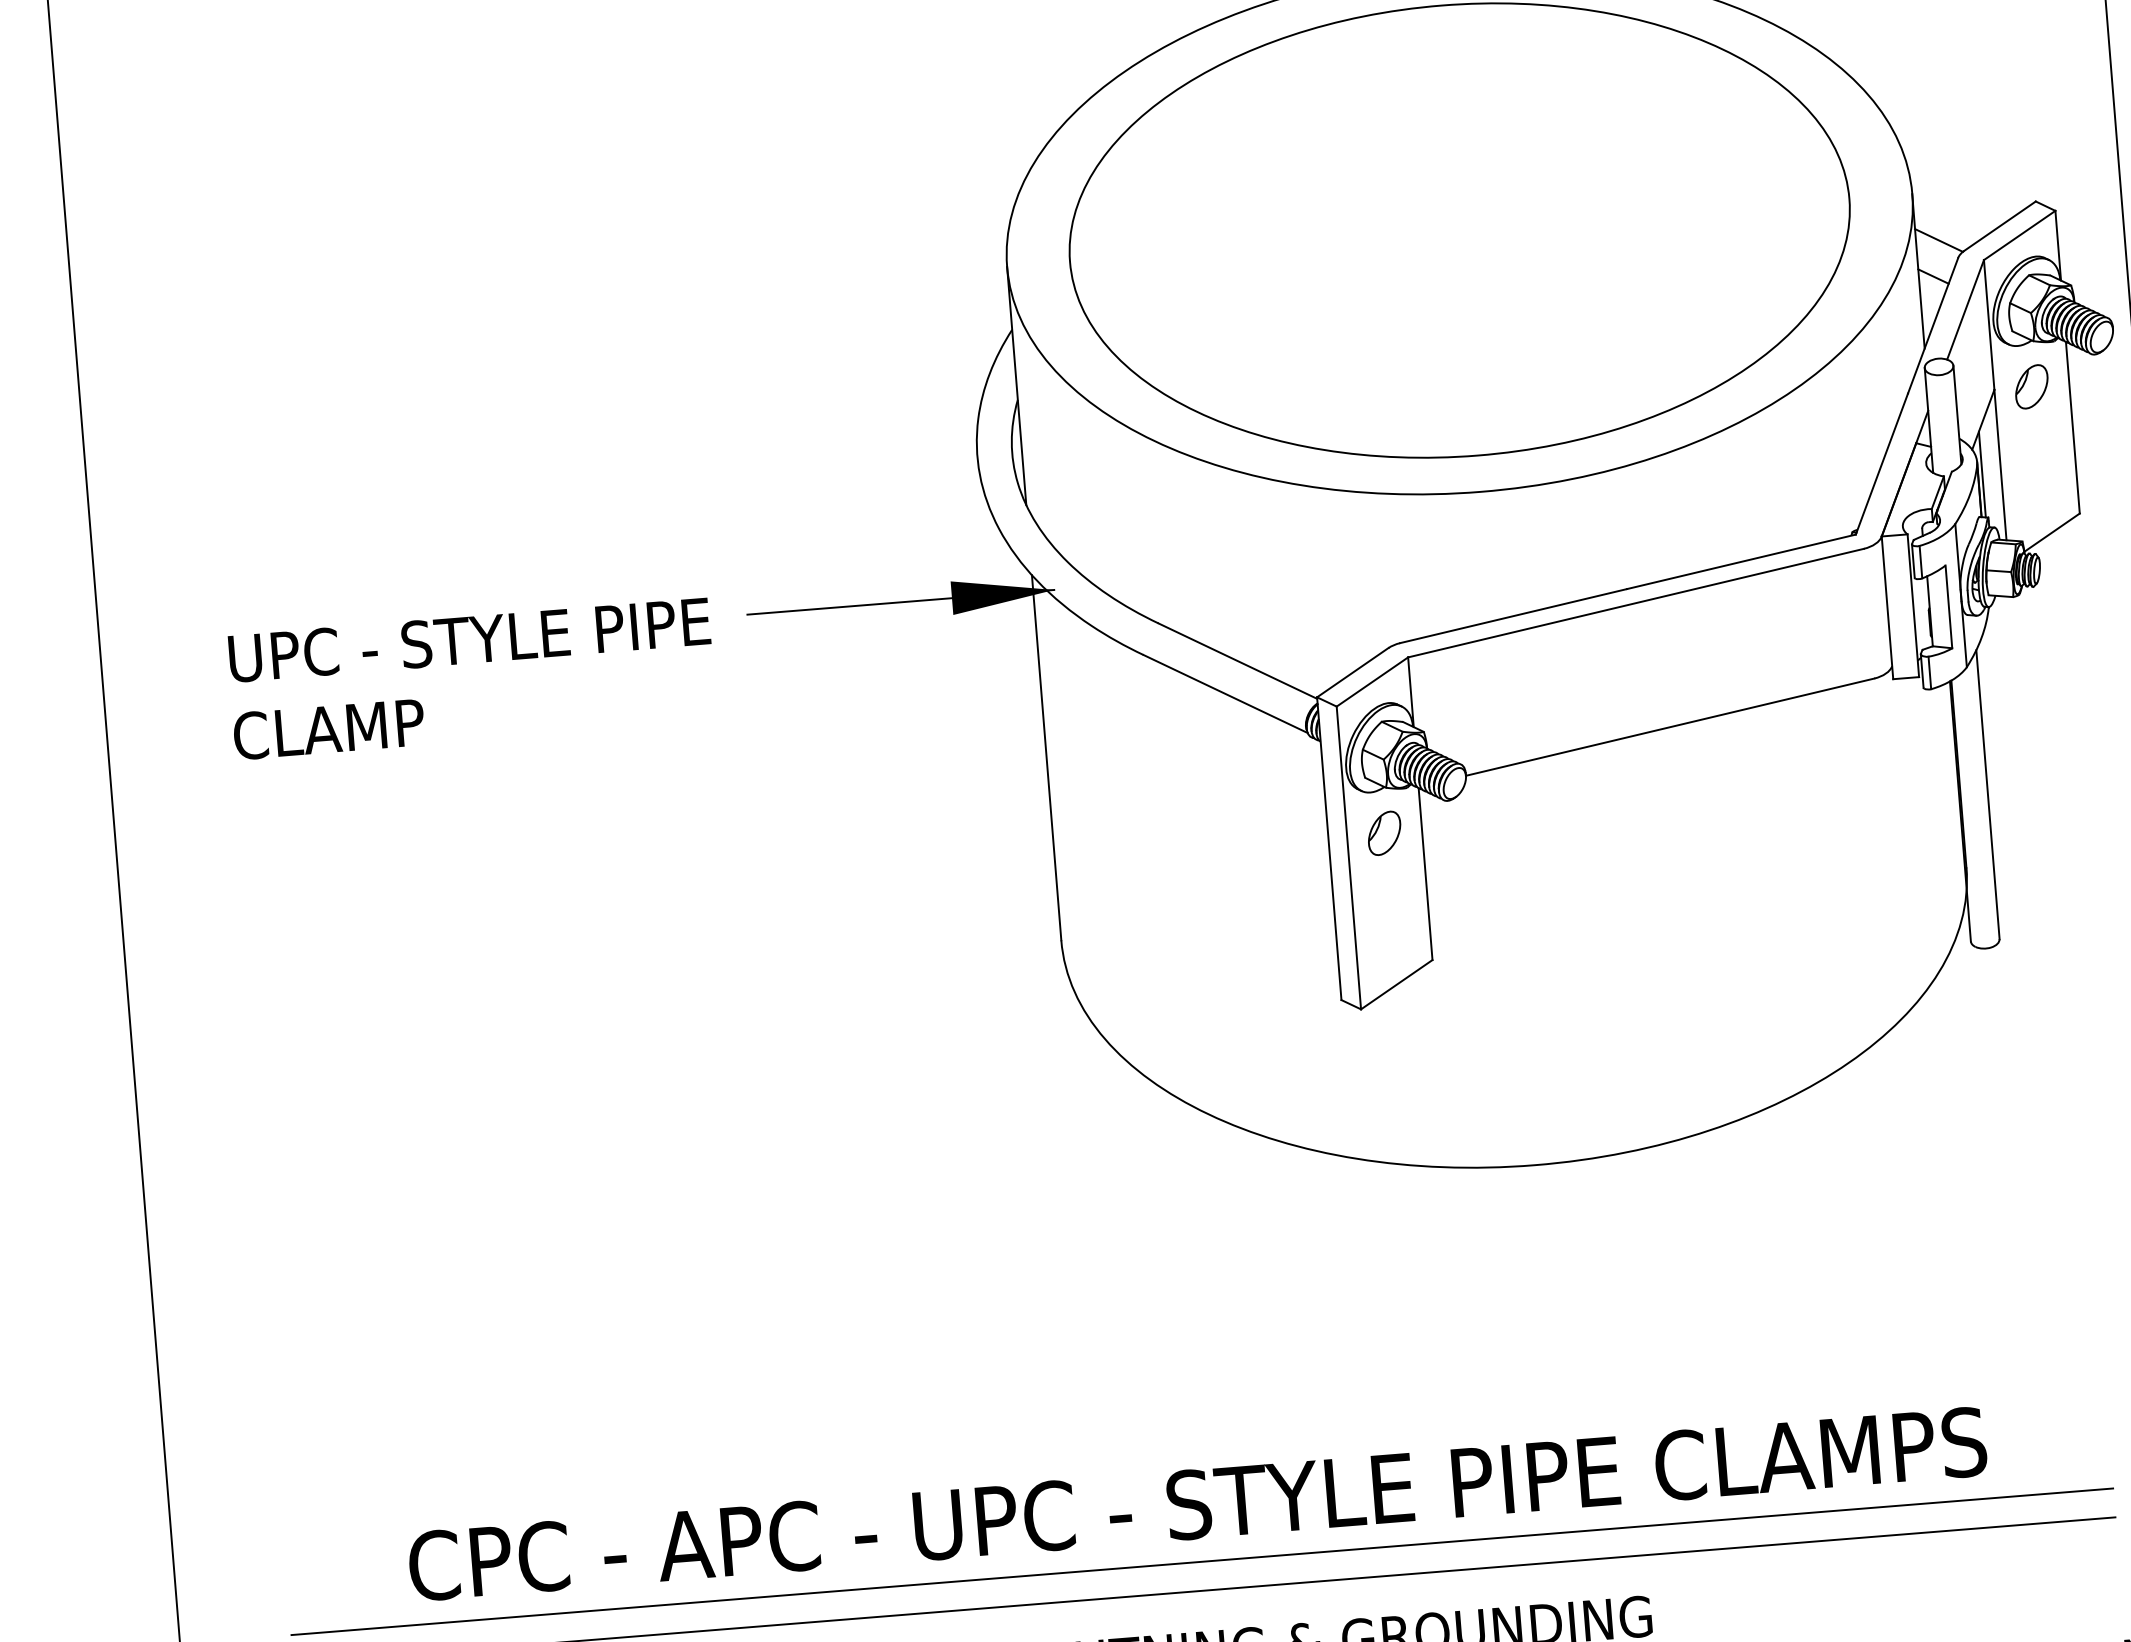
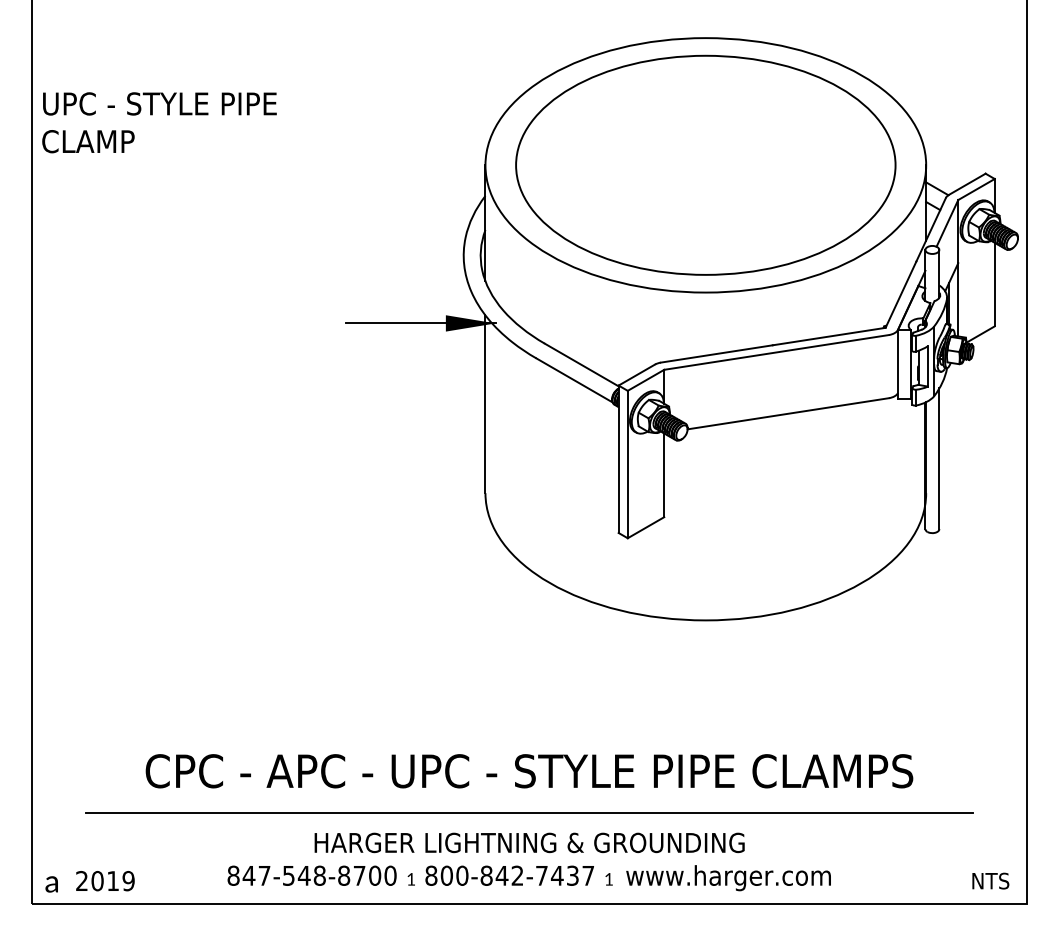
part: (2031, 387) -> (976, 263), removed
text: (471, 678) -> (159, 122), moved
part: (1383, 832) -> (645, 453), removed
line: (1202, 1562) -> (529, 799), removed

